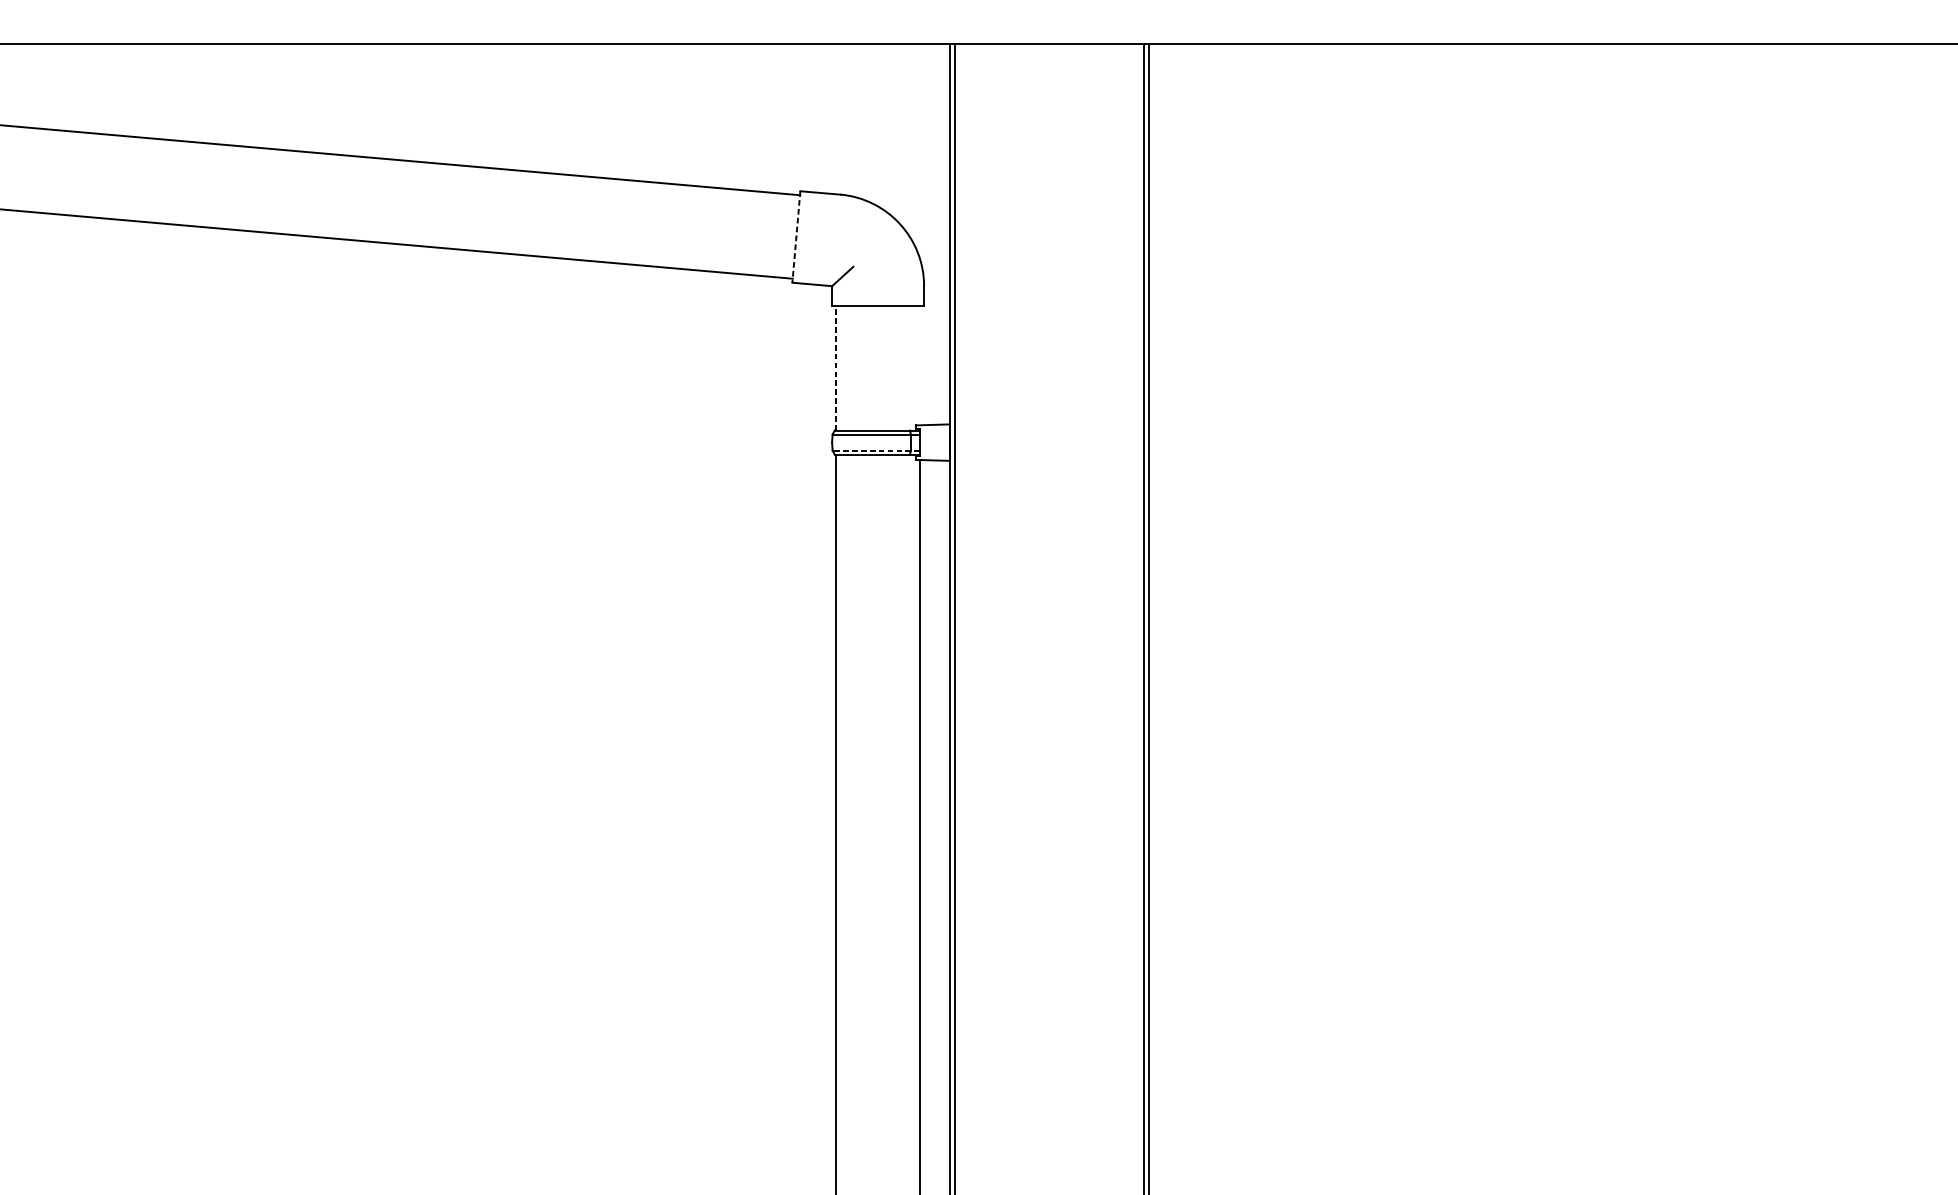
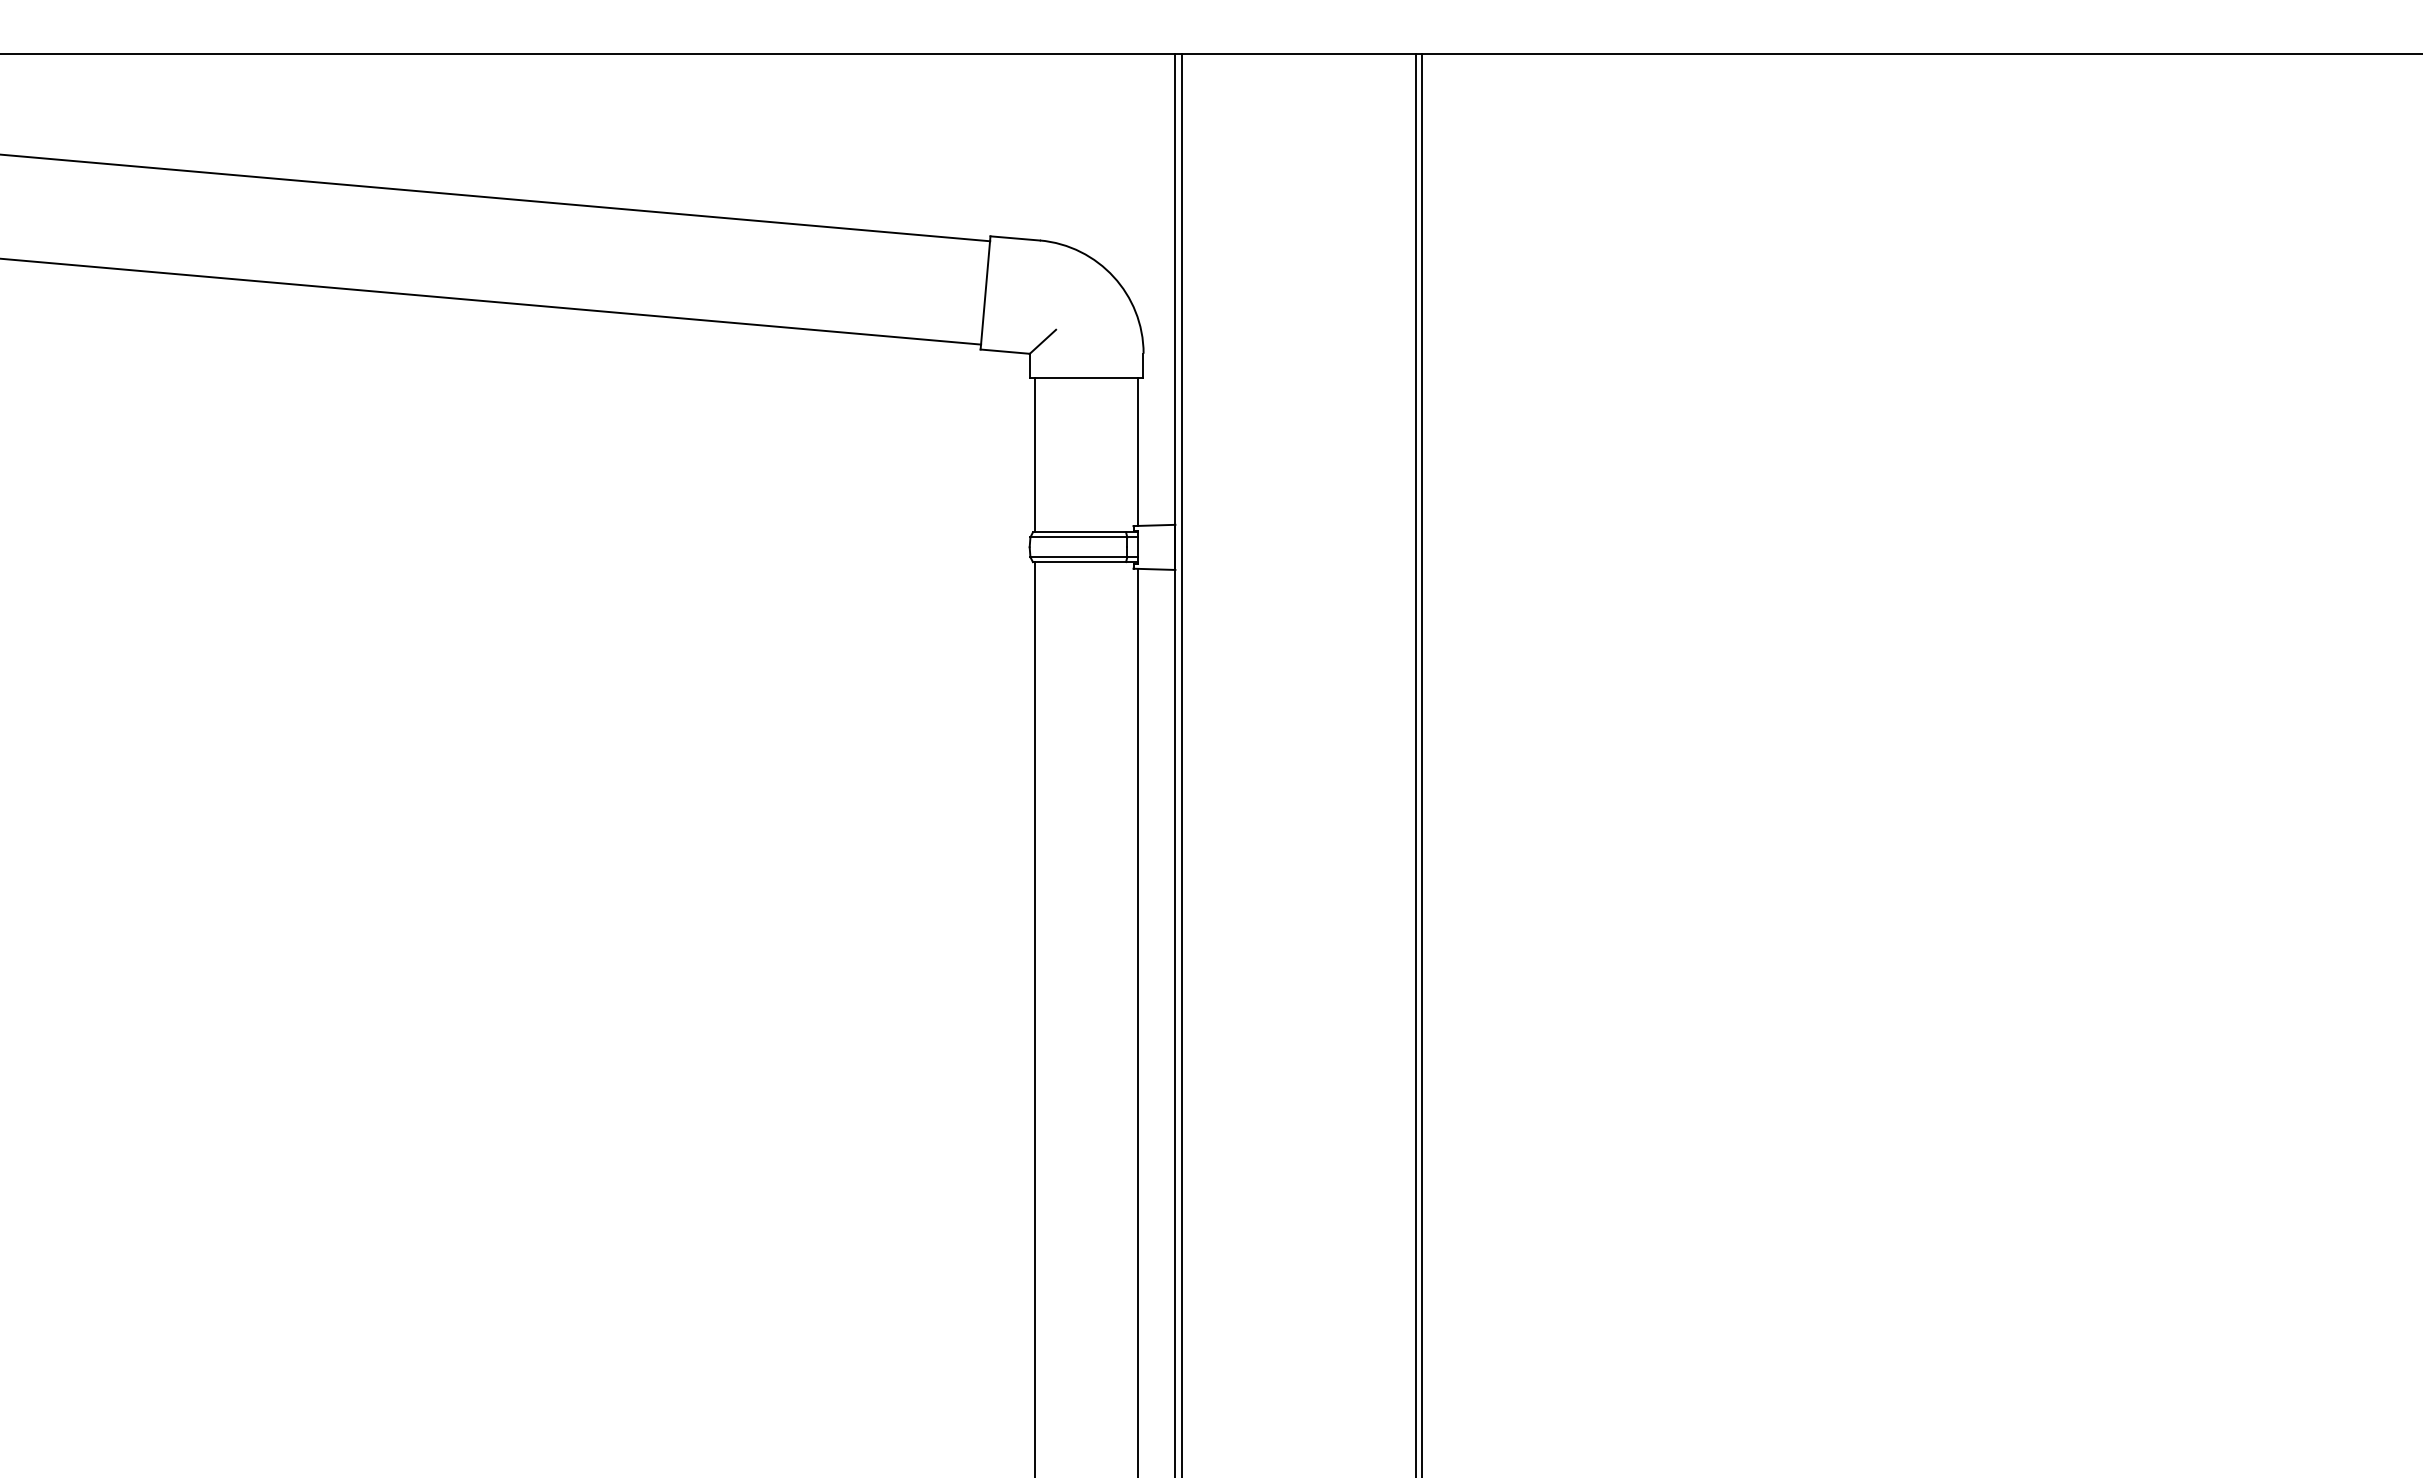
line: (796, 236) -> (985, 292), dashed -> solid
line: (920, 365) -> (1138, 451), added
line: (835, 367) -> (1034, 454), dashed -> solid
line: (876, 450) -> (1084, 557), dashed -> solid

